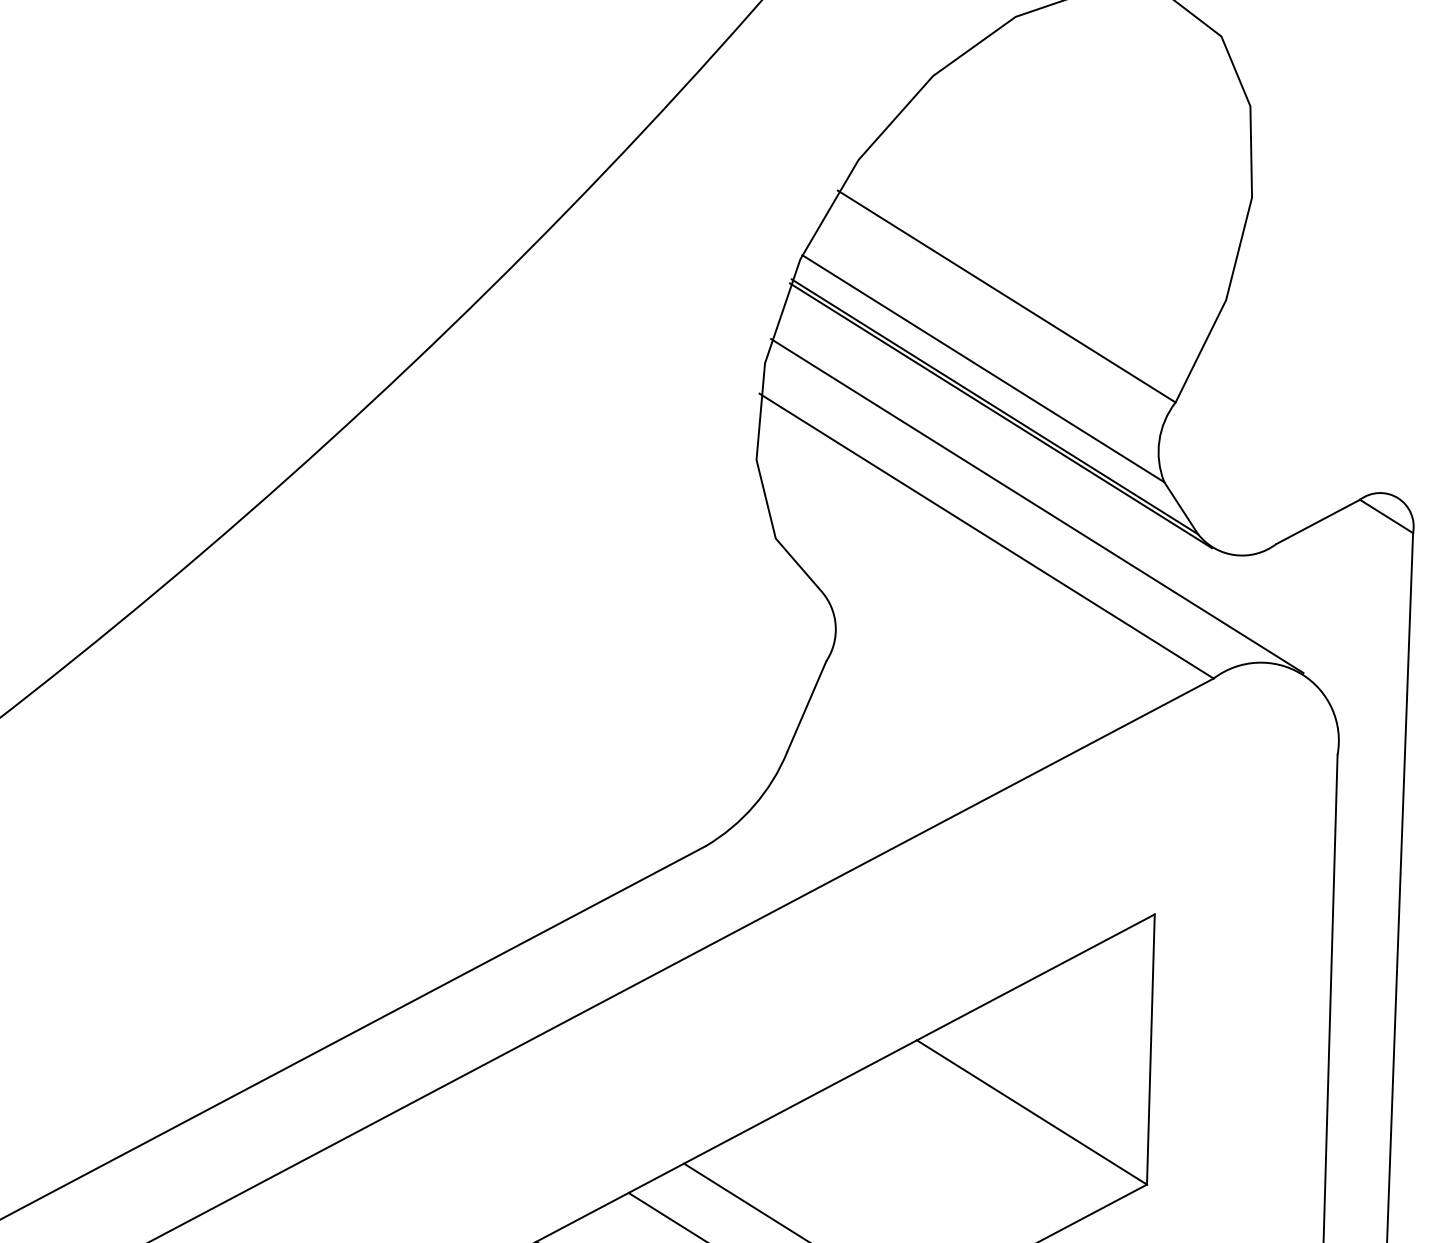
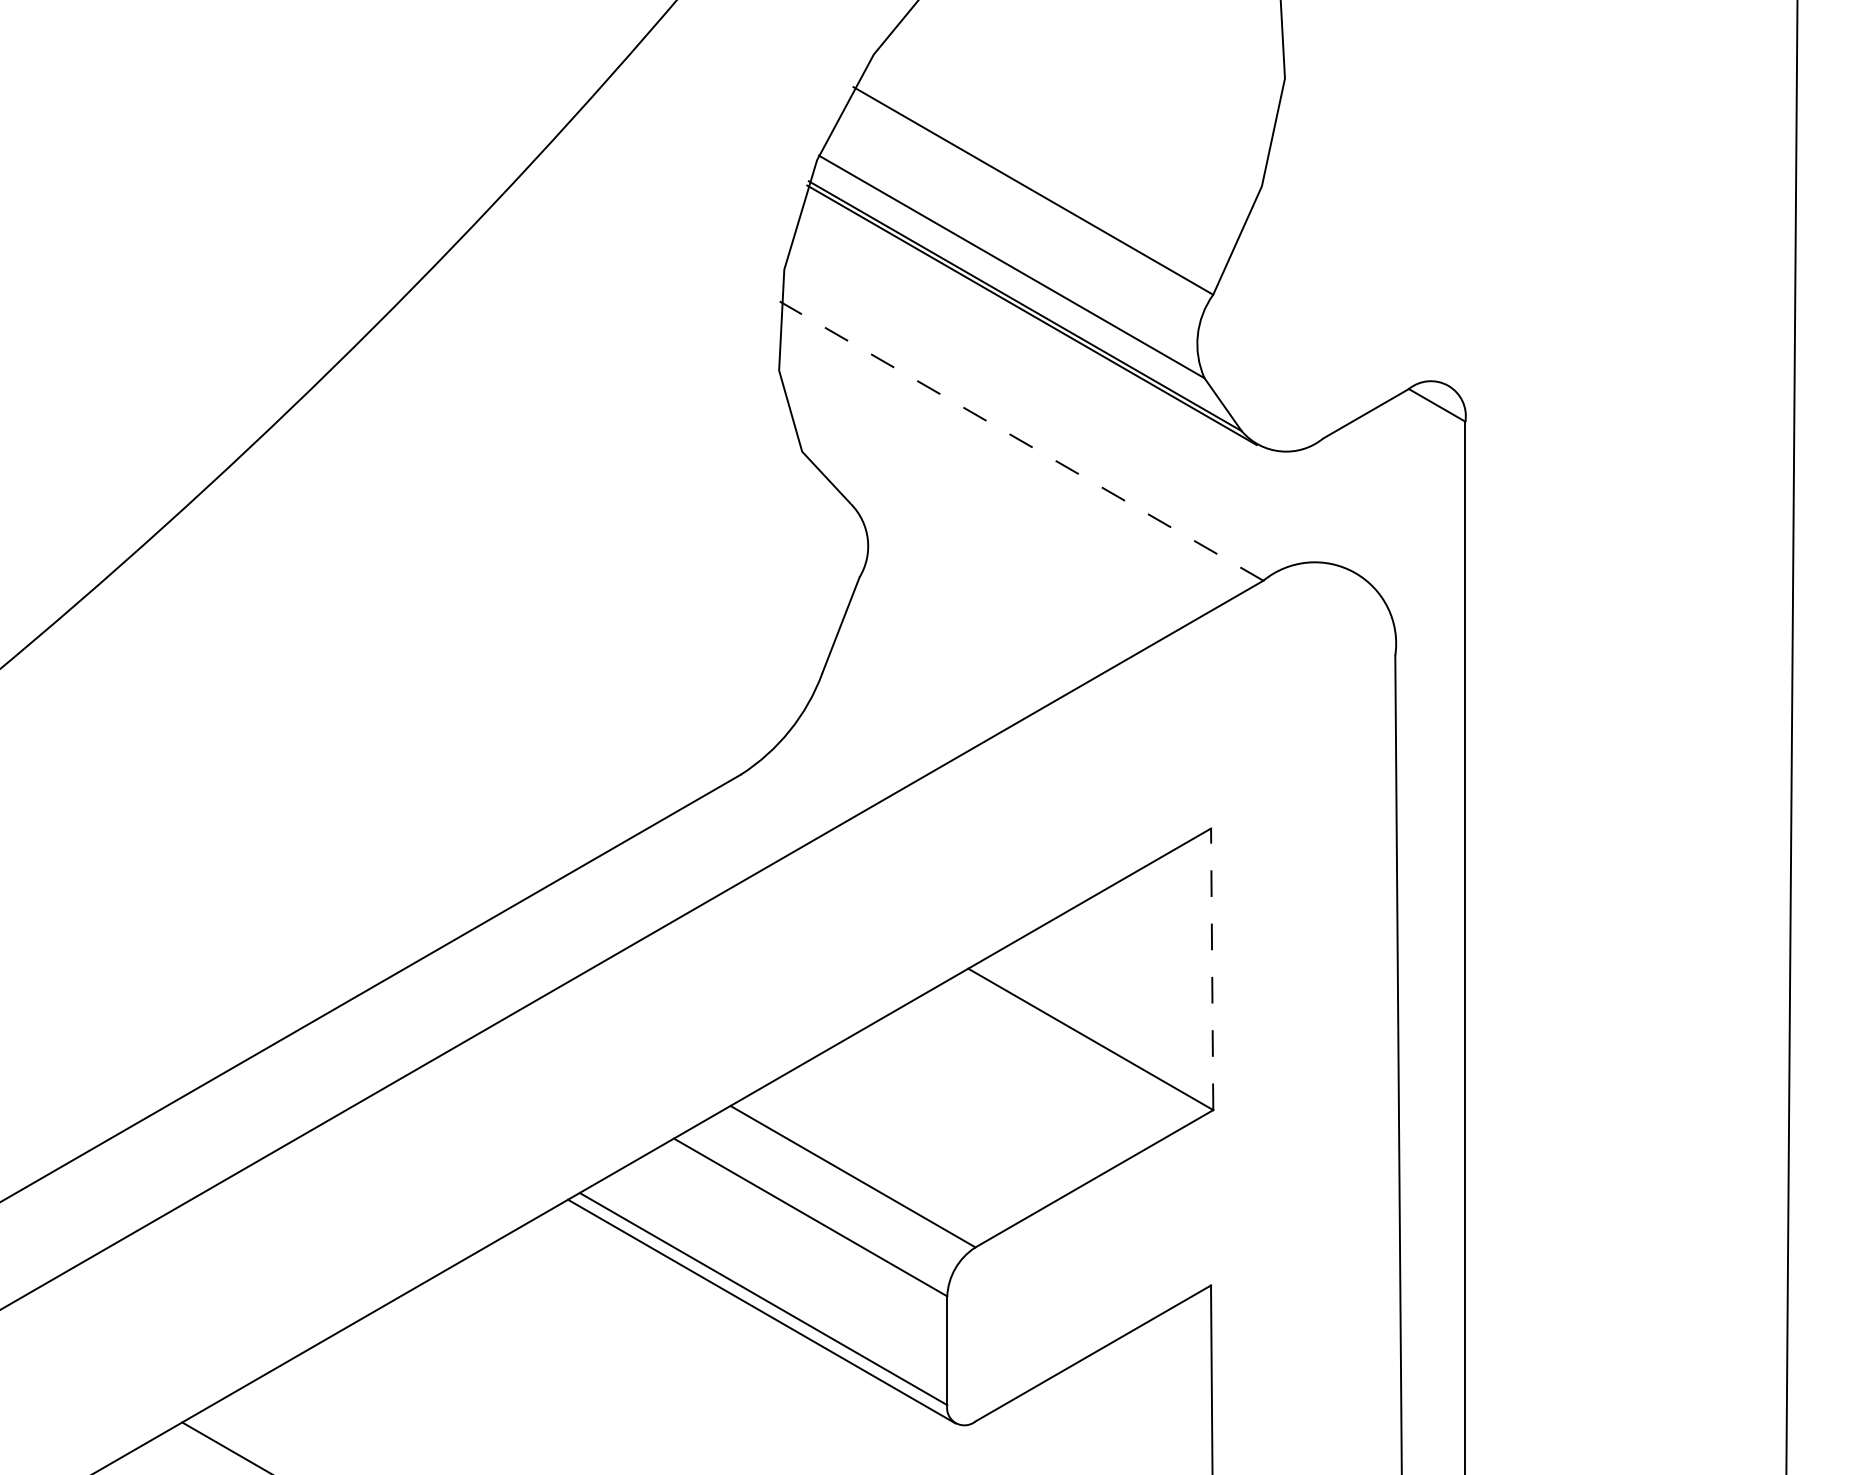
line: (1036, 505) -> (1072, 407), removed
line: (986, 535) -> (1021, 440), solid -> dashed
line: (1151, 1049) -> (1212, 969), solid -> dashed

